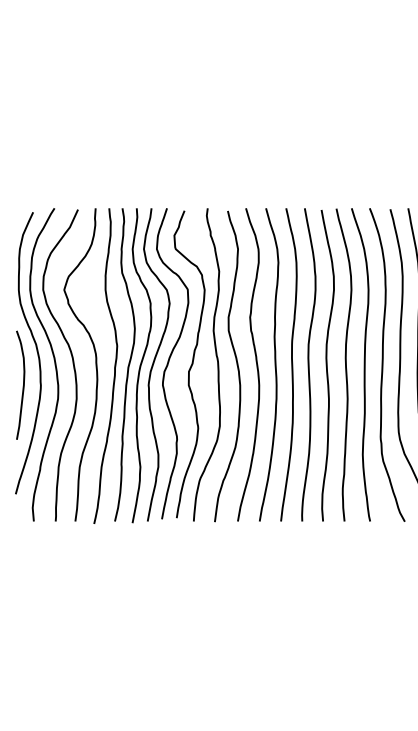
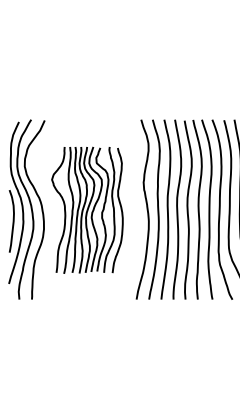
part: (152, 366) -> (87, 210), size x0.7

